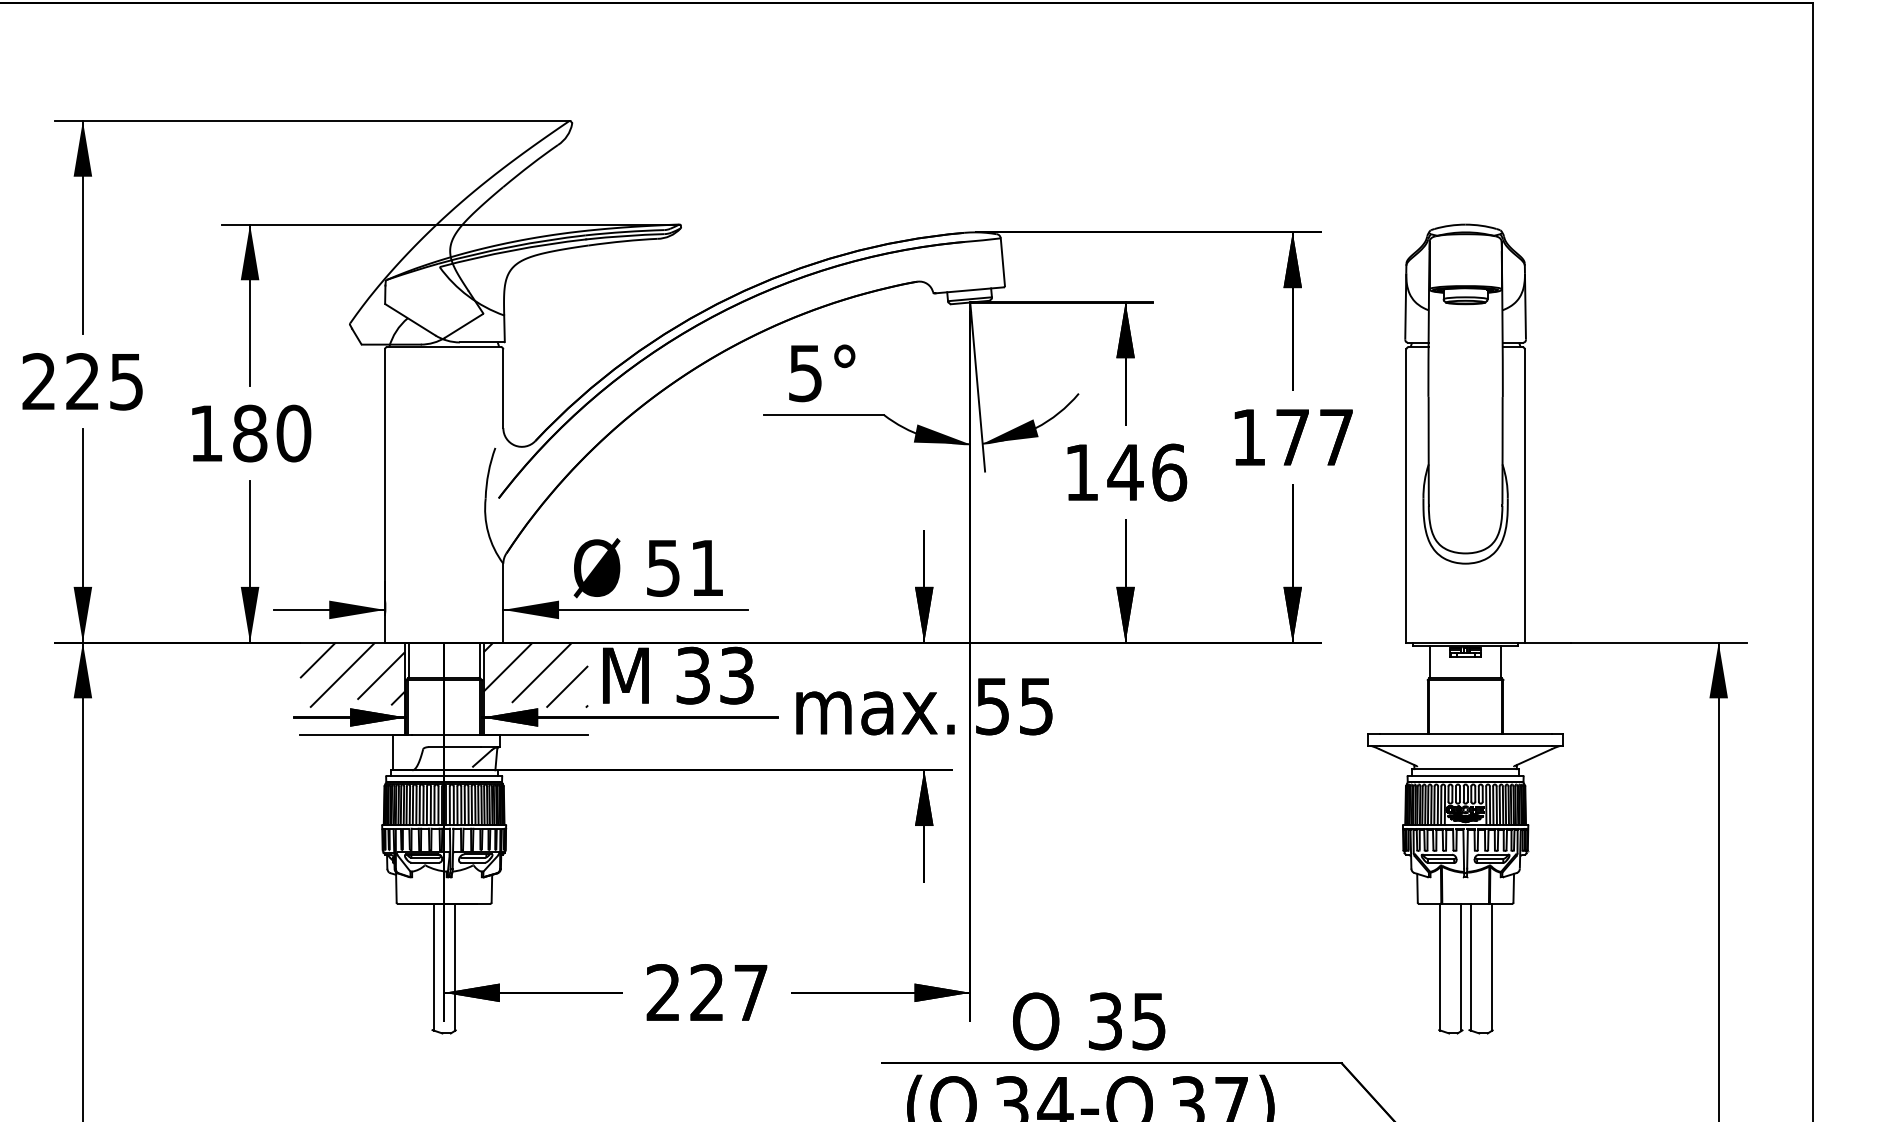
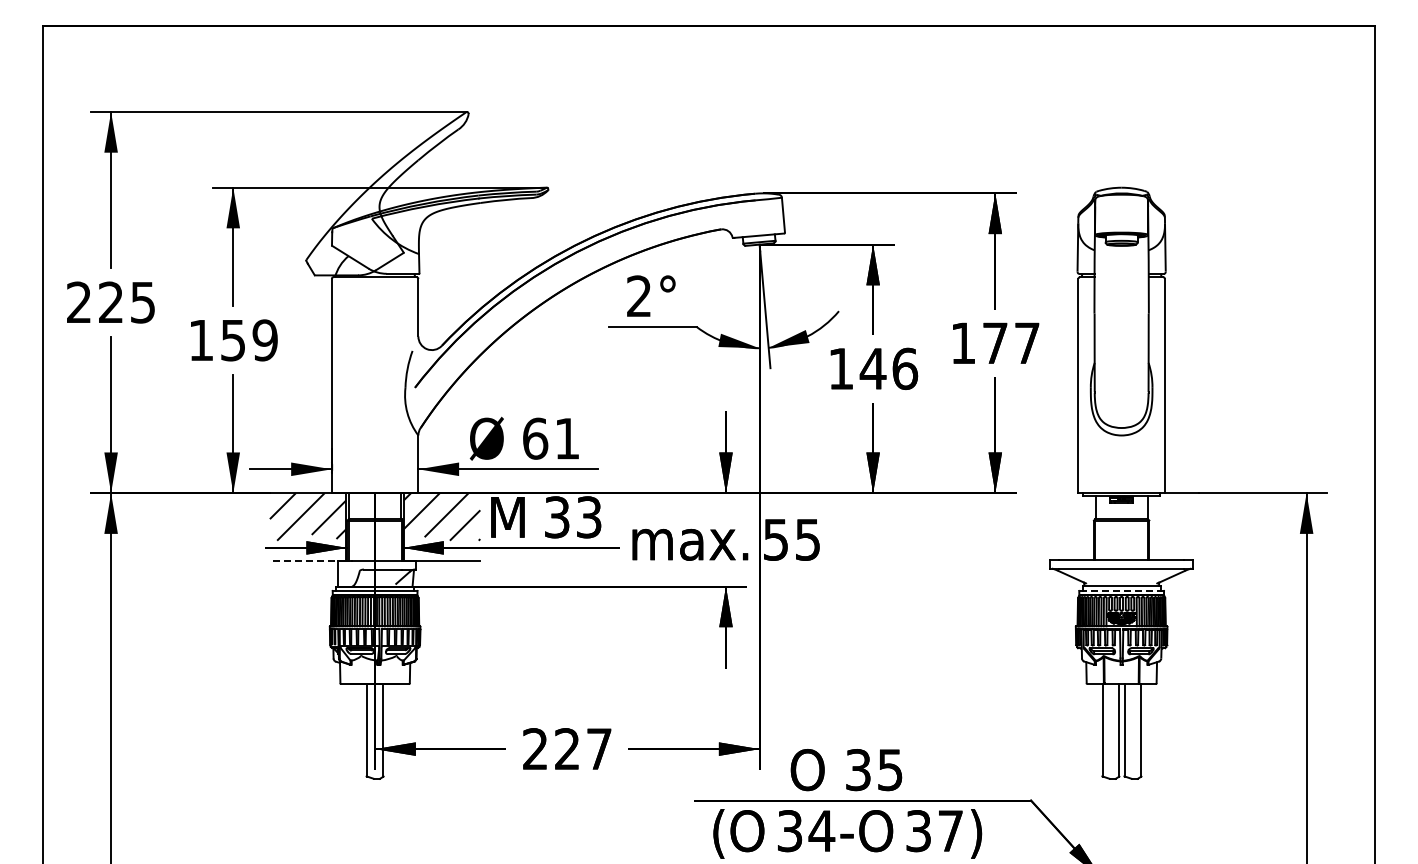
text: (804, 373) -> (638, 296), 5° -> 2°
text: (270, 433) -> (248, 340), 180 -> 159
text: (663, 567) -> (535, 438), 51 -> 61
line: (351, 736) -> (307, 561), solid -> dashed
line: (1466, 775) -> (1122, 590), solid -> dashed

